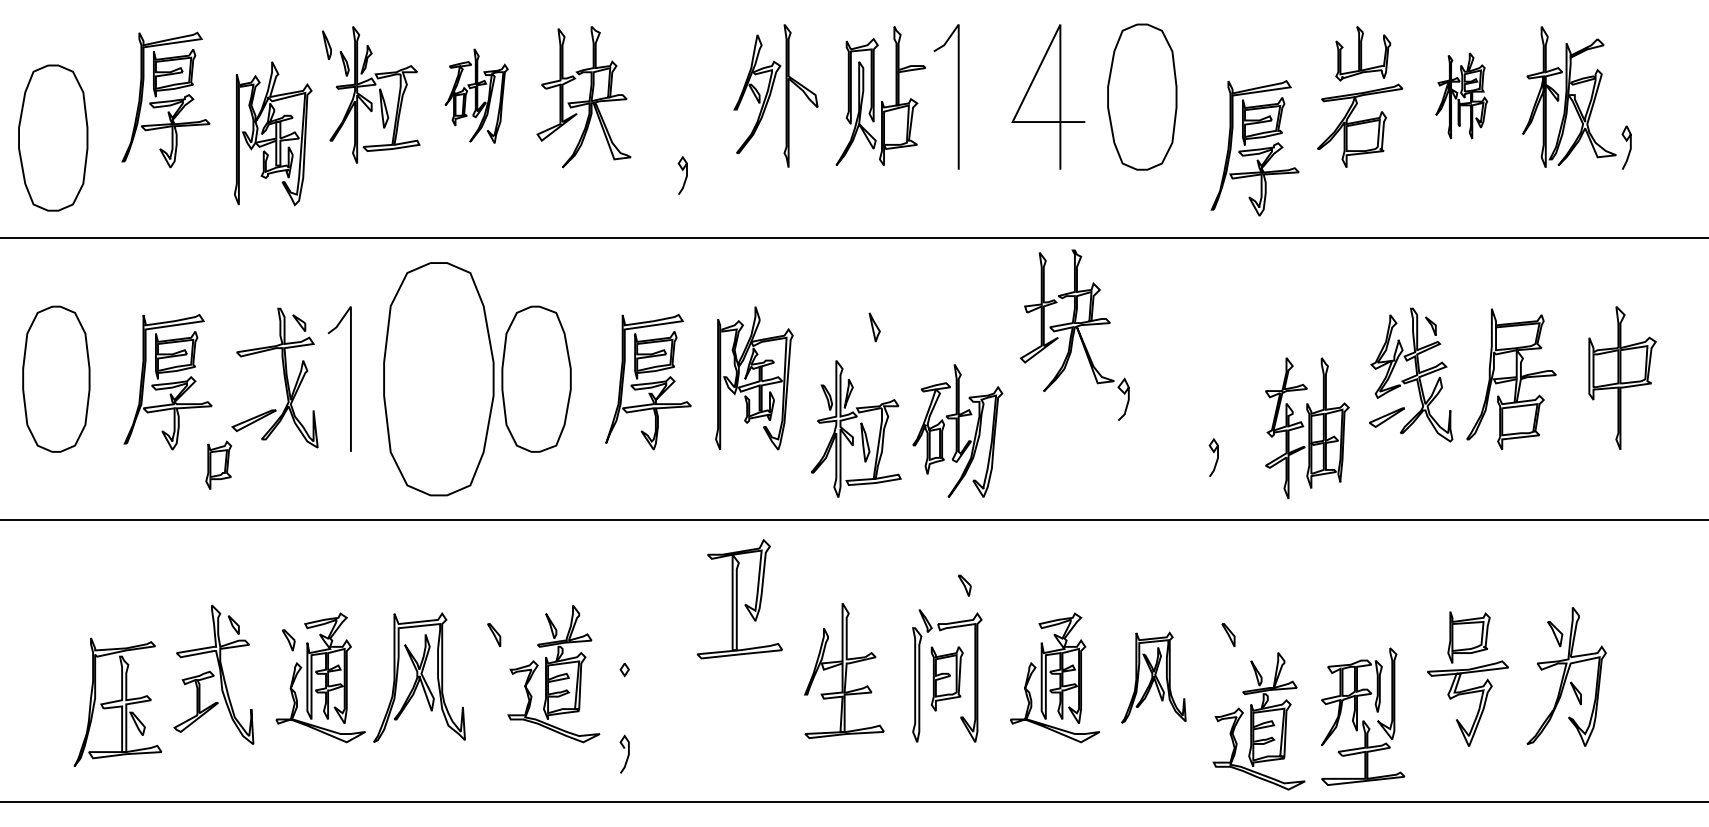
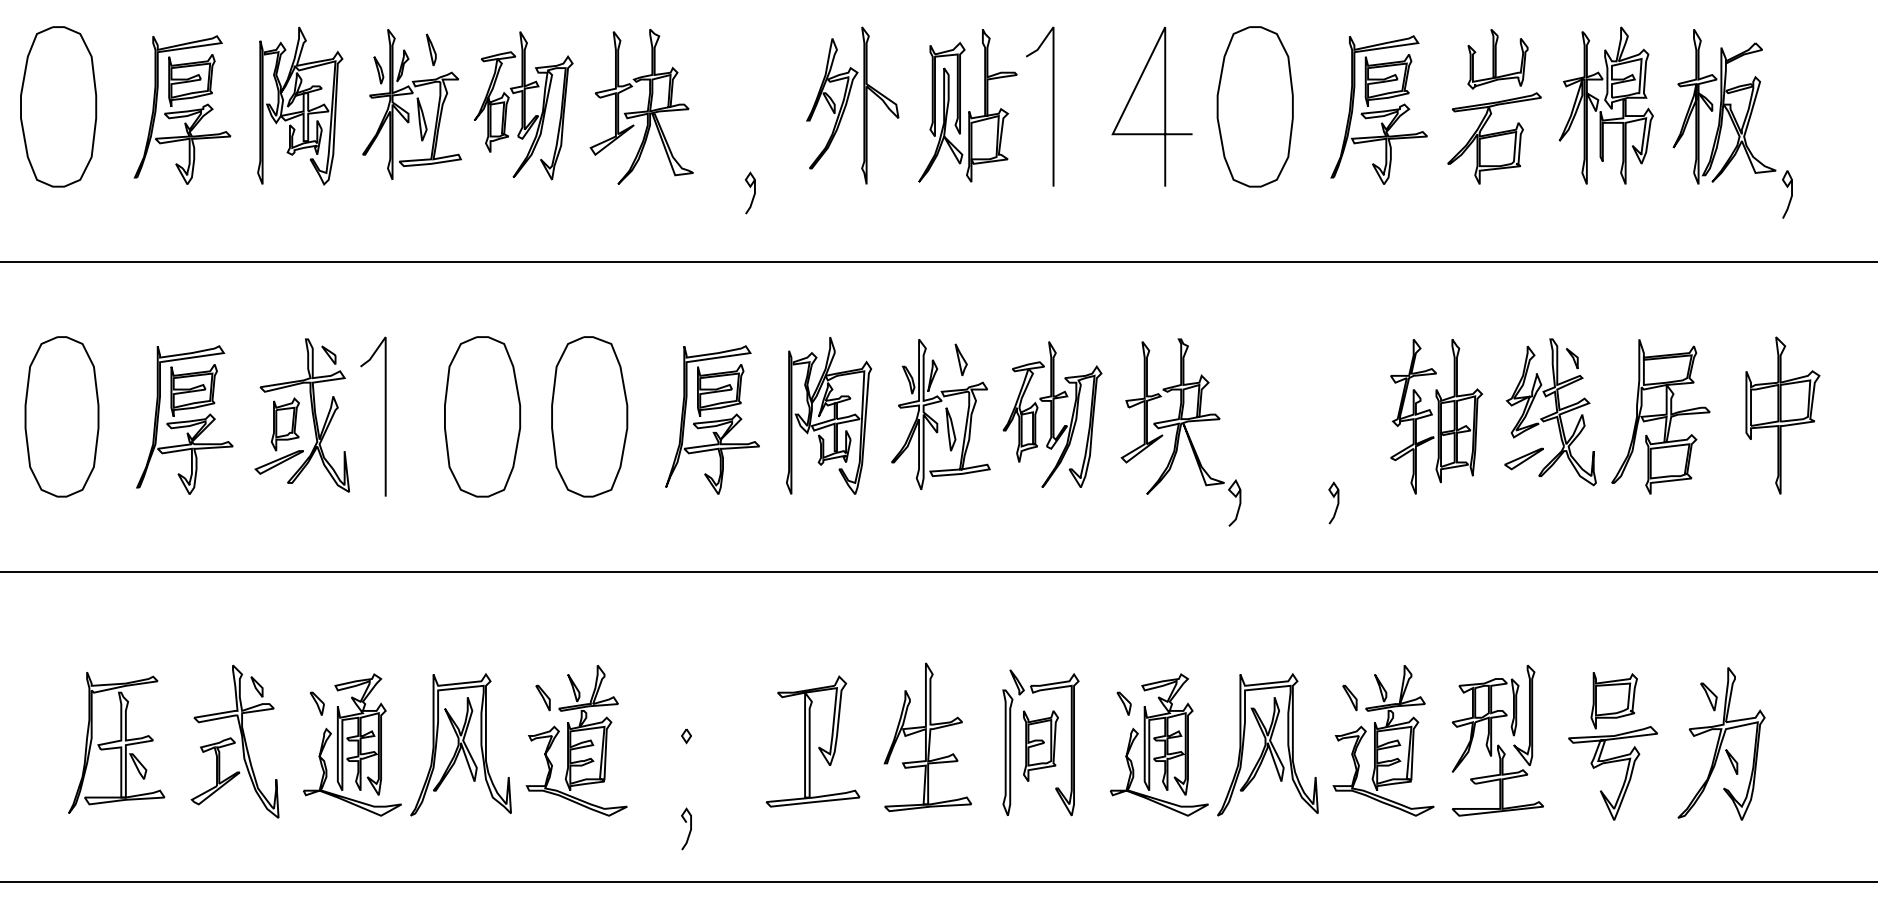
part: (327, 44) -> (431, 49), moved
part: (476, 95) -> (523, 105), size x1.43
part: (1461, 95) -> (1605, 105), size x1.67
part: (273, 133) -> (300, 105), moved
part: (53, 137) -> (58, 106), moved
part: (1254, 147) -> (1378, 109), moved
curve: (1629, 149) -> (1790, 196), moved
part: (1074, 335) -> (1180, 432), moved
part: (439, 378) -> (482, 416), size x0.62
part: (855, 428) -> (940, 414), moved
part: (1307, 428) -> (1436, 416), moved
part: (957, 430) -> (1052, 414), moved
part: (217, 465) -> (284, 424), moved
part: (964, 585) -> (1123, 703), moved
part: (739, 599) -> (812, 741), moved
part: (553, 673) -> (576, 740), moved
part: (1153, 677) -> (1267, 744), size x1.43
part: (117, 702) -> (116, 742), moved
part: (1362, 716) -> (1497, 740), moved
part: (1259, 721) -> (1383, 740), moved

